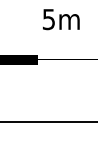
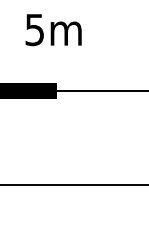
text: (61, 19) -> (53, 29), moved

